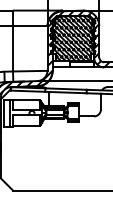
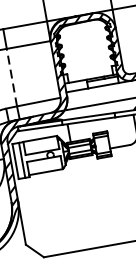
hatch: (73, 37) -> (86, 49), removed
line: (13, 48) -> (12, 77), solid -> dashed

